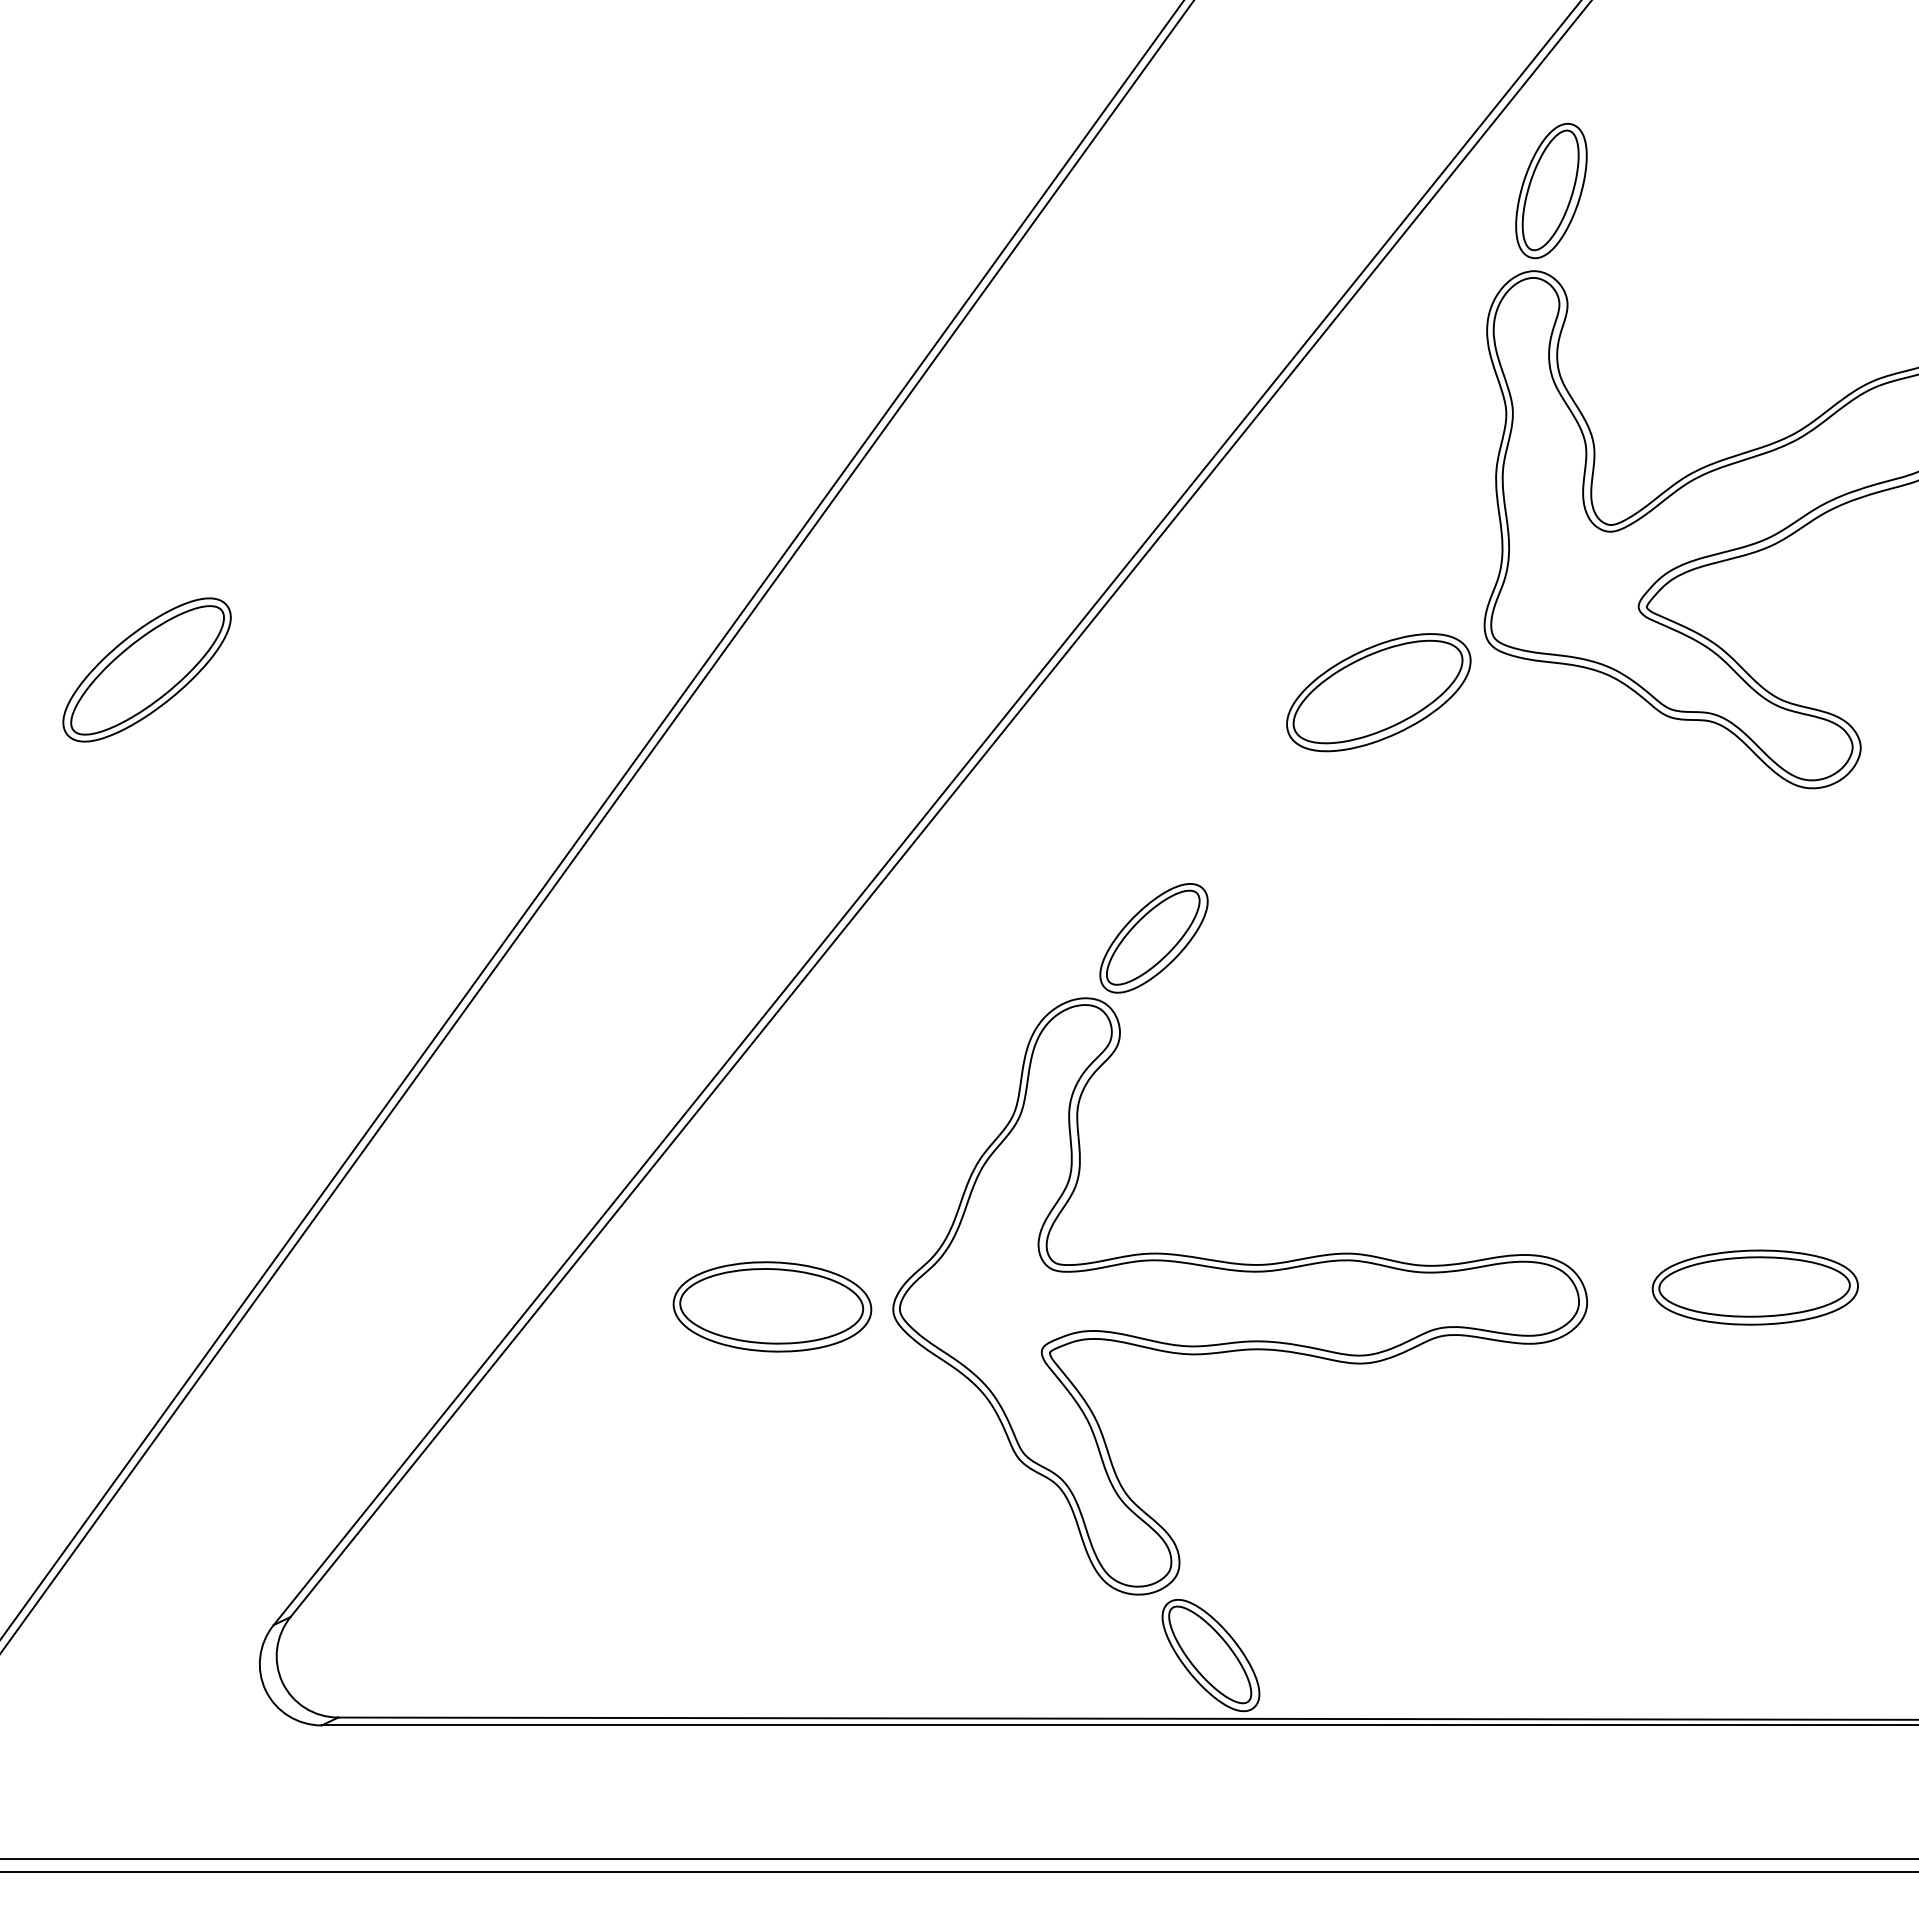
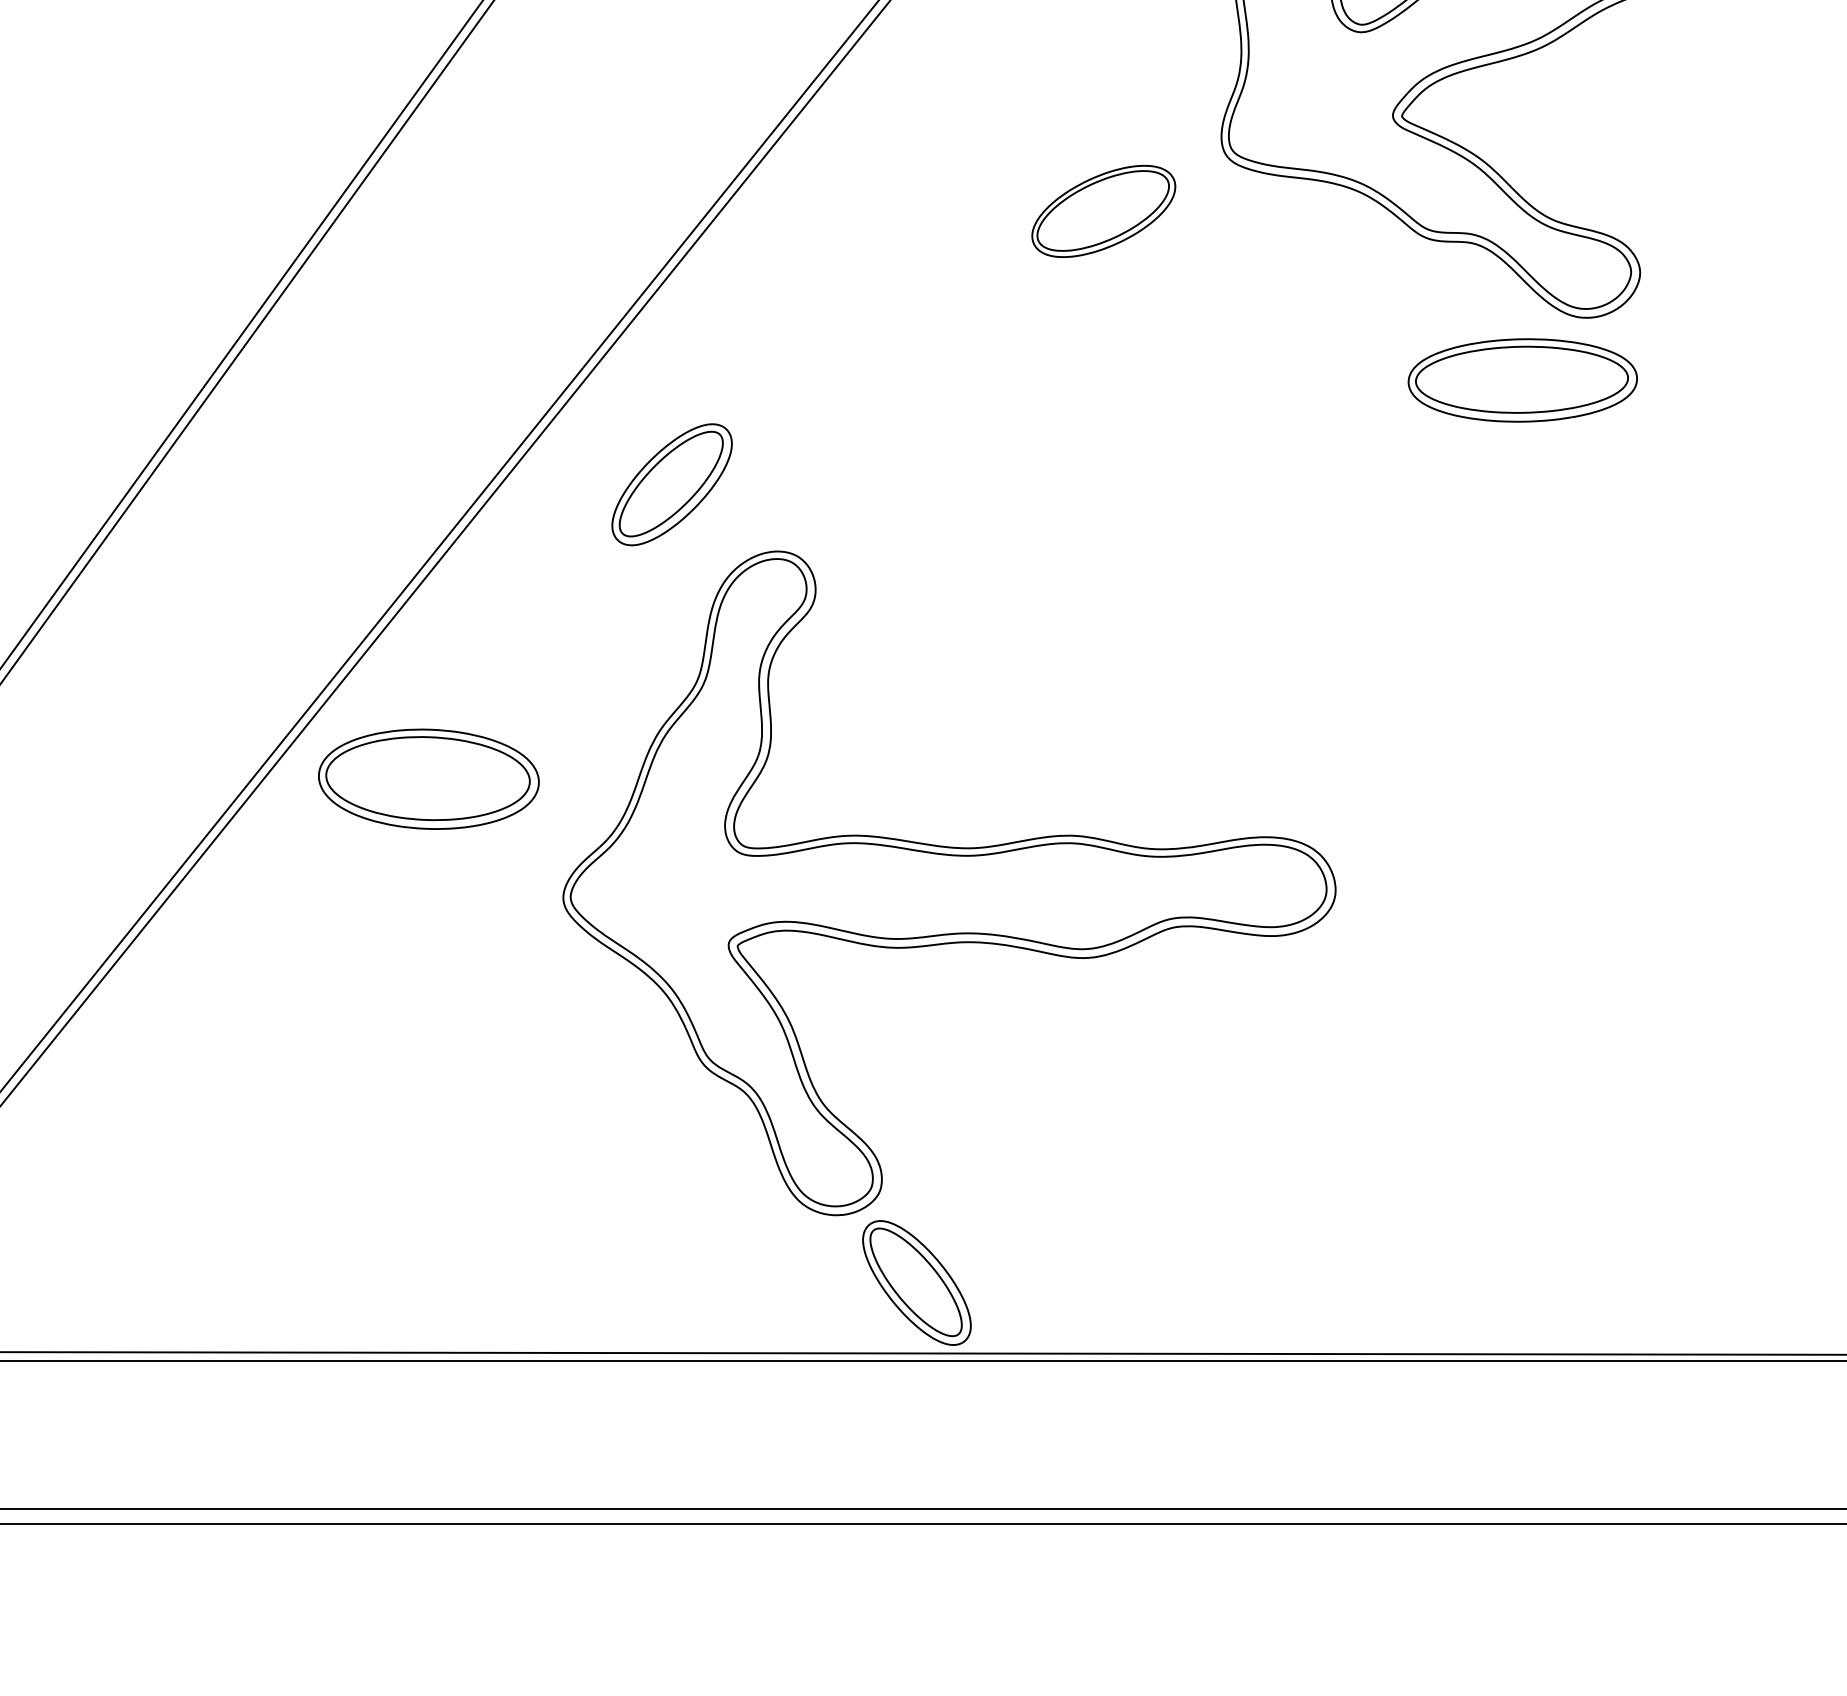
part: (1378, 692) -> (1103, 211), size x0.7
part: (1153, 938) -> (671, 484), moved
part: (1754, 1287) -> (1521, 380), moved
part: (772, 1306) -> (428, 778), moved

